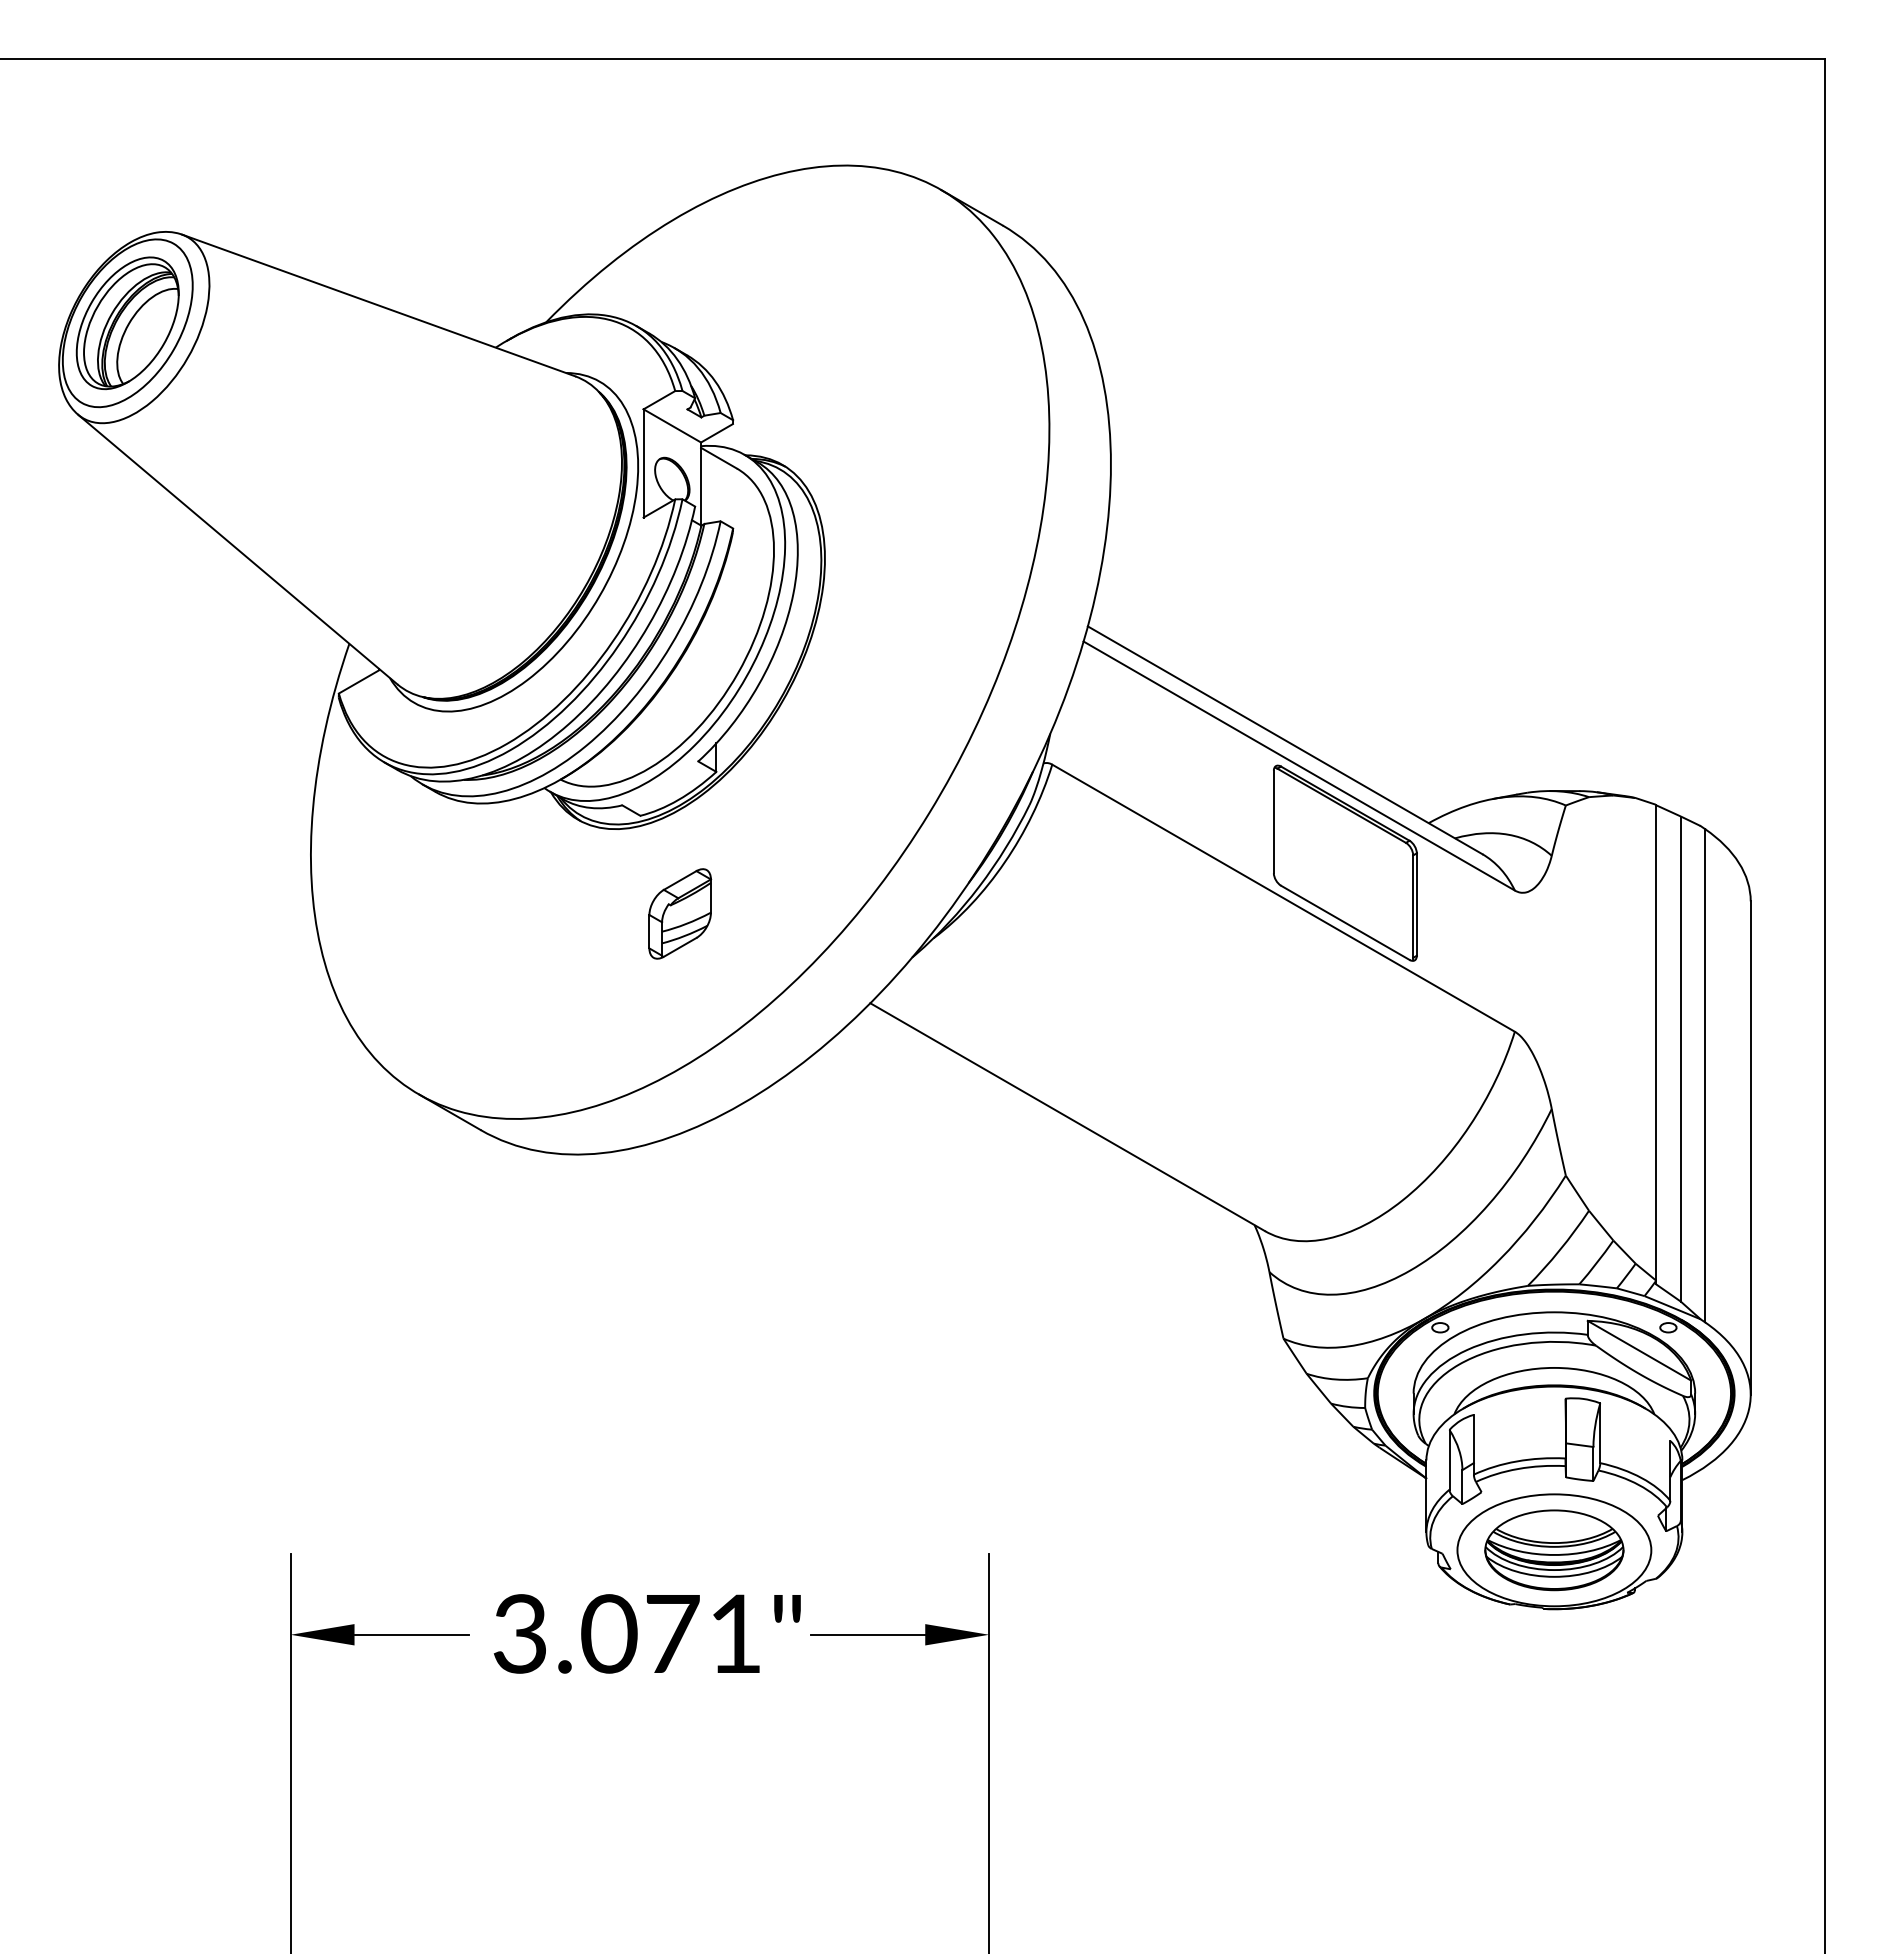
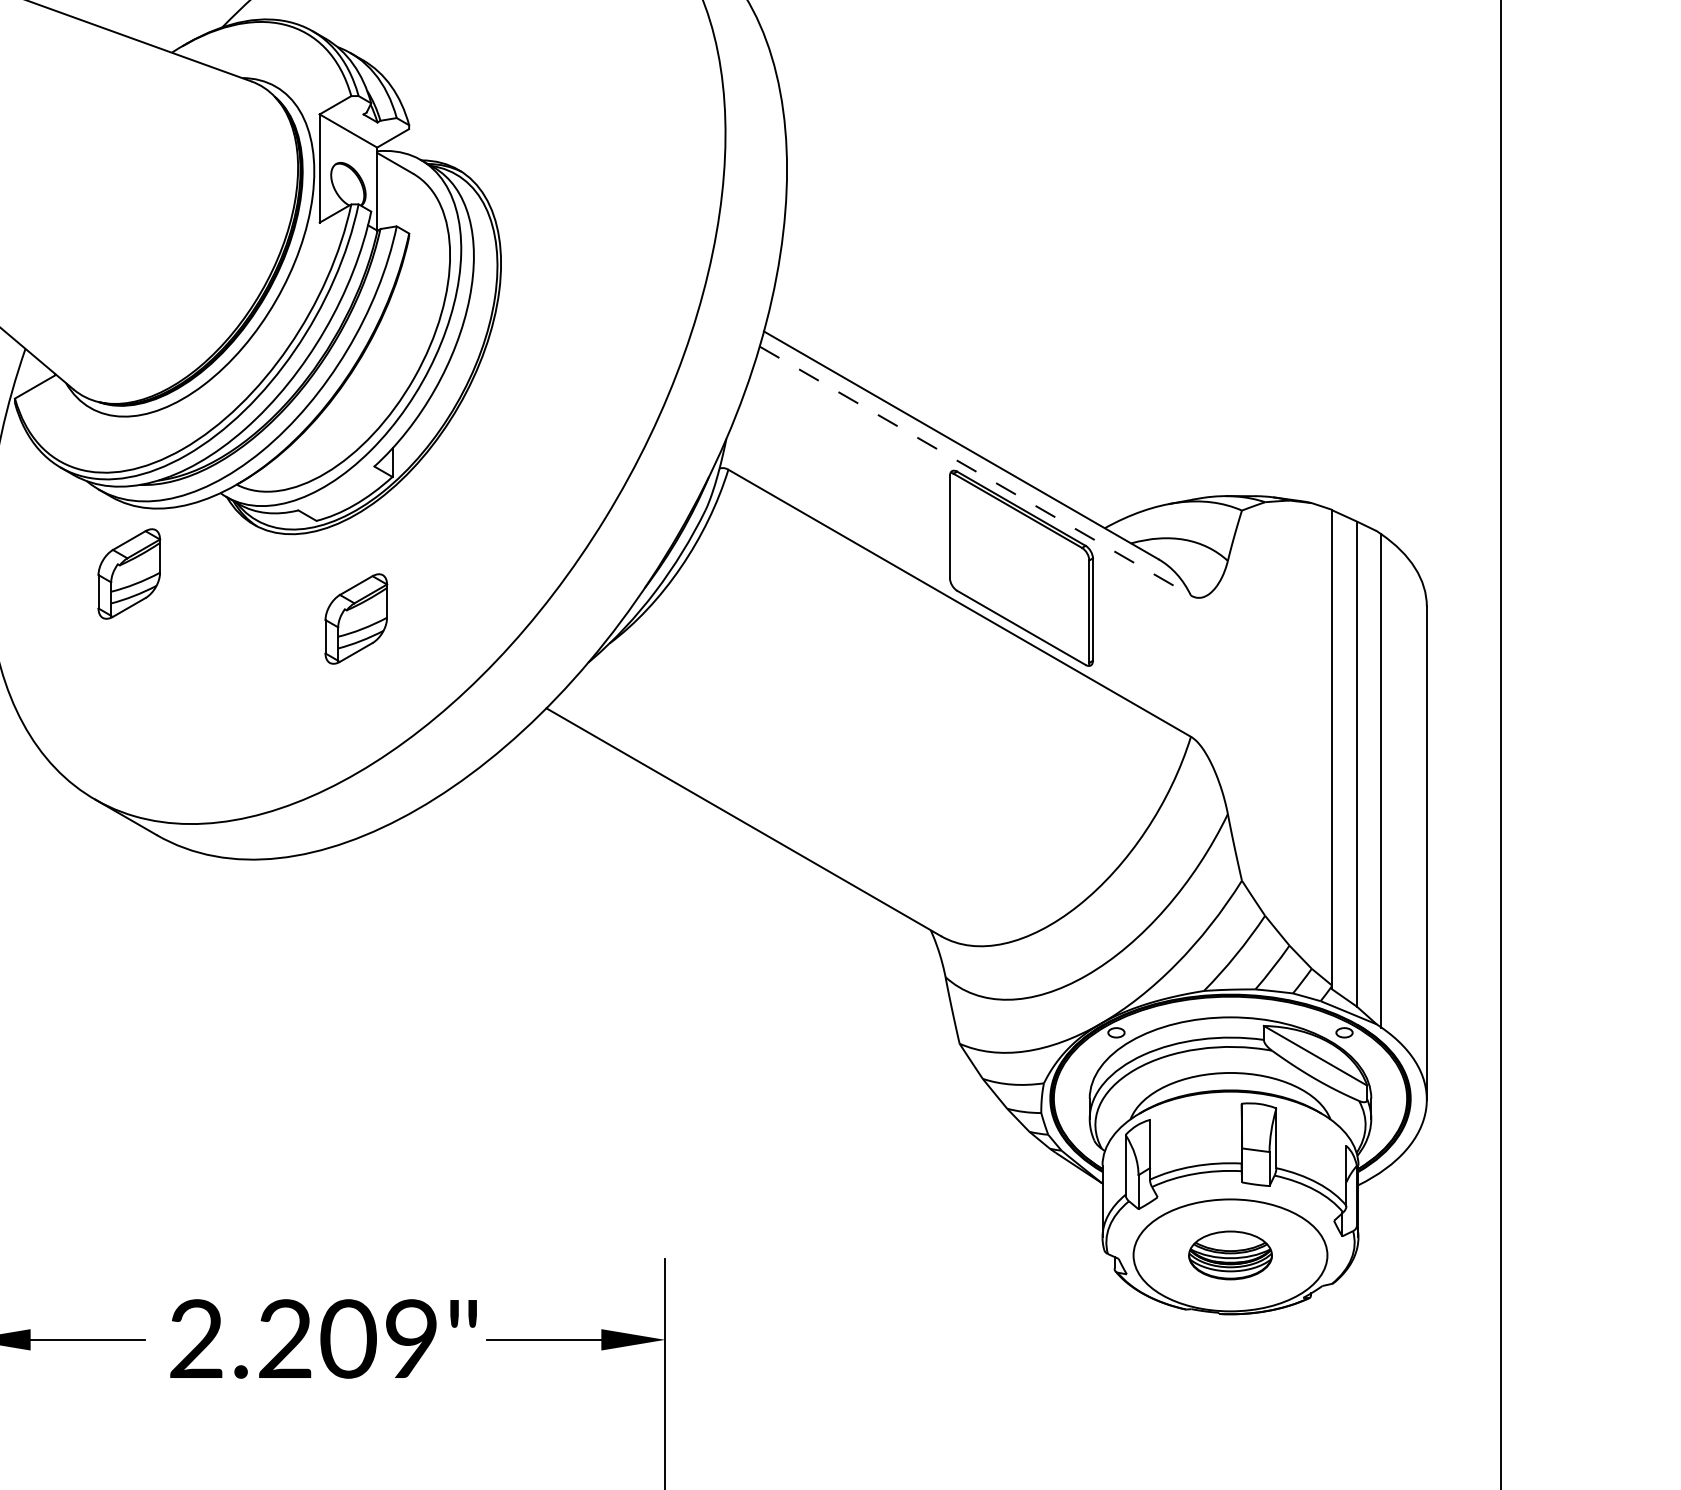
line: (1299, 766) -> (975, 471), solid -> dashed
part: (453, 868) -> (129, 573), added
part: (1554, 1550) -> (1230, 1255), size x0.6
text: (626, 1633) -> (302, 1338), 3.071" -> 2.209"

